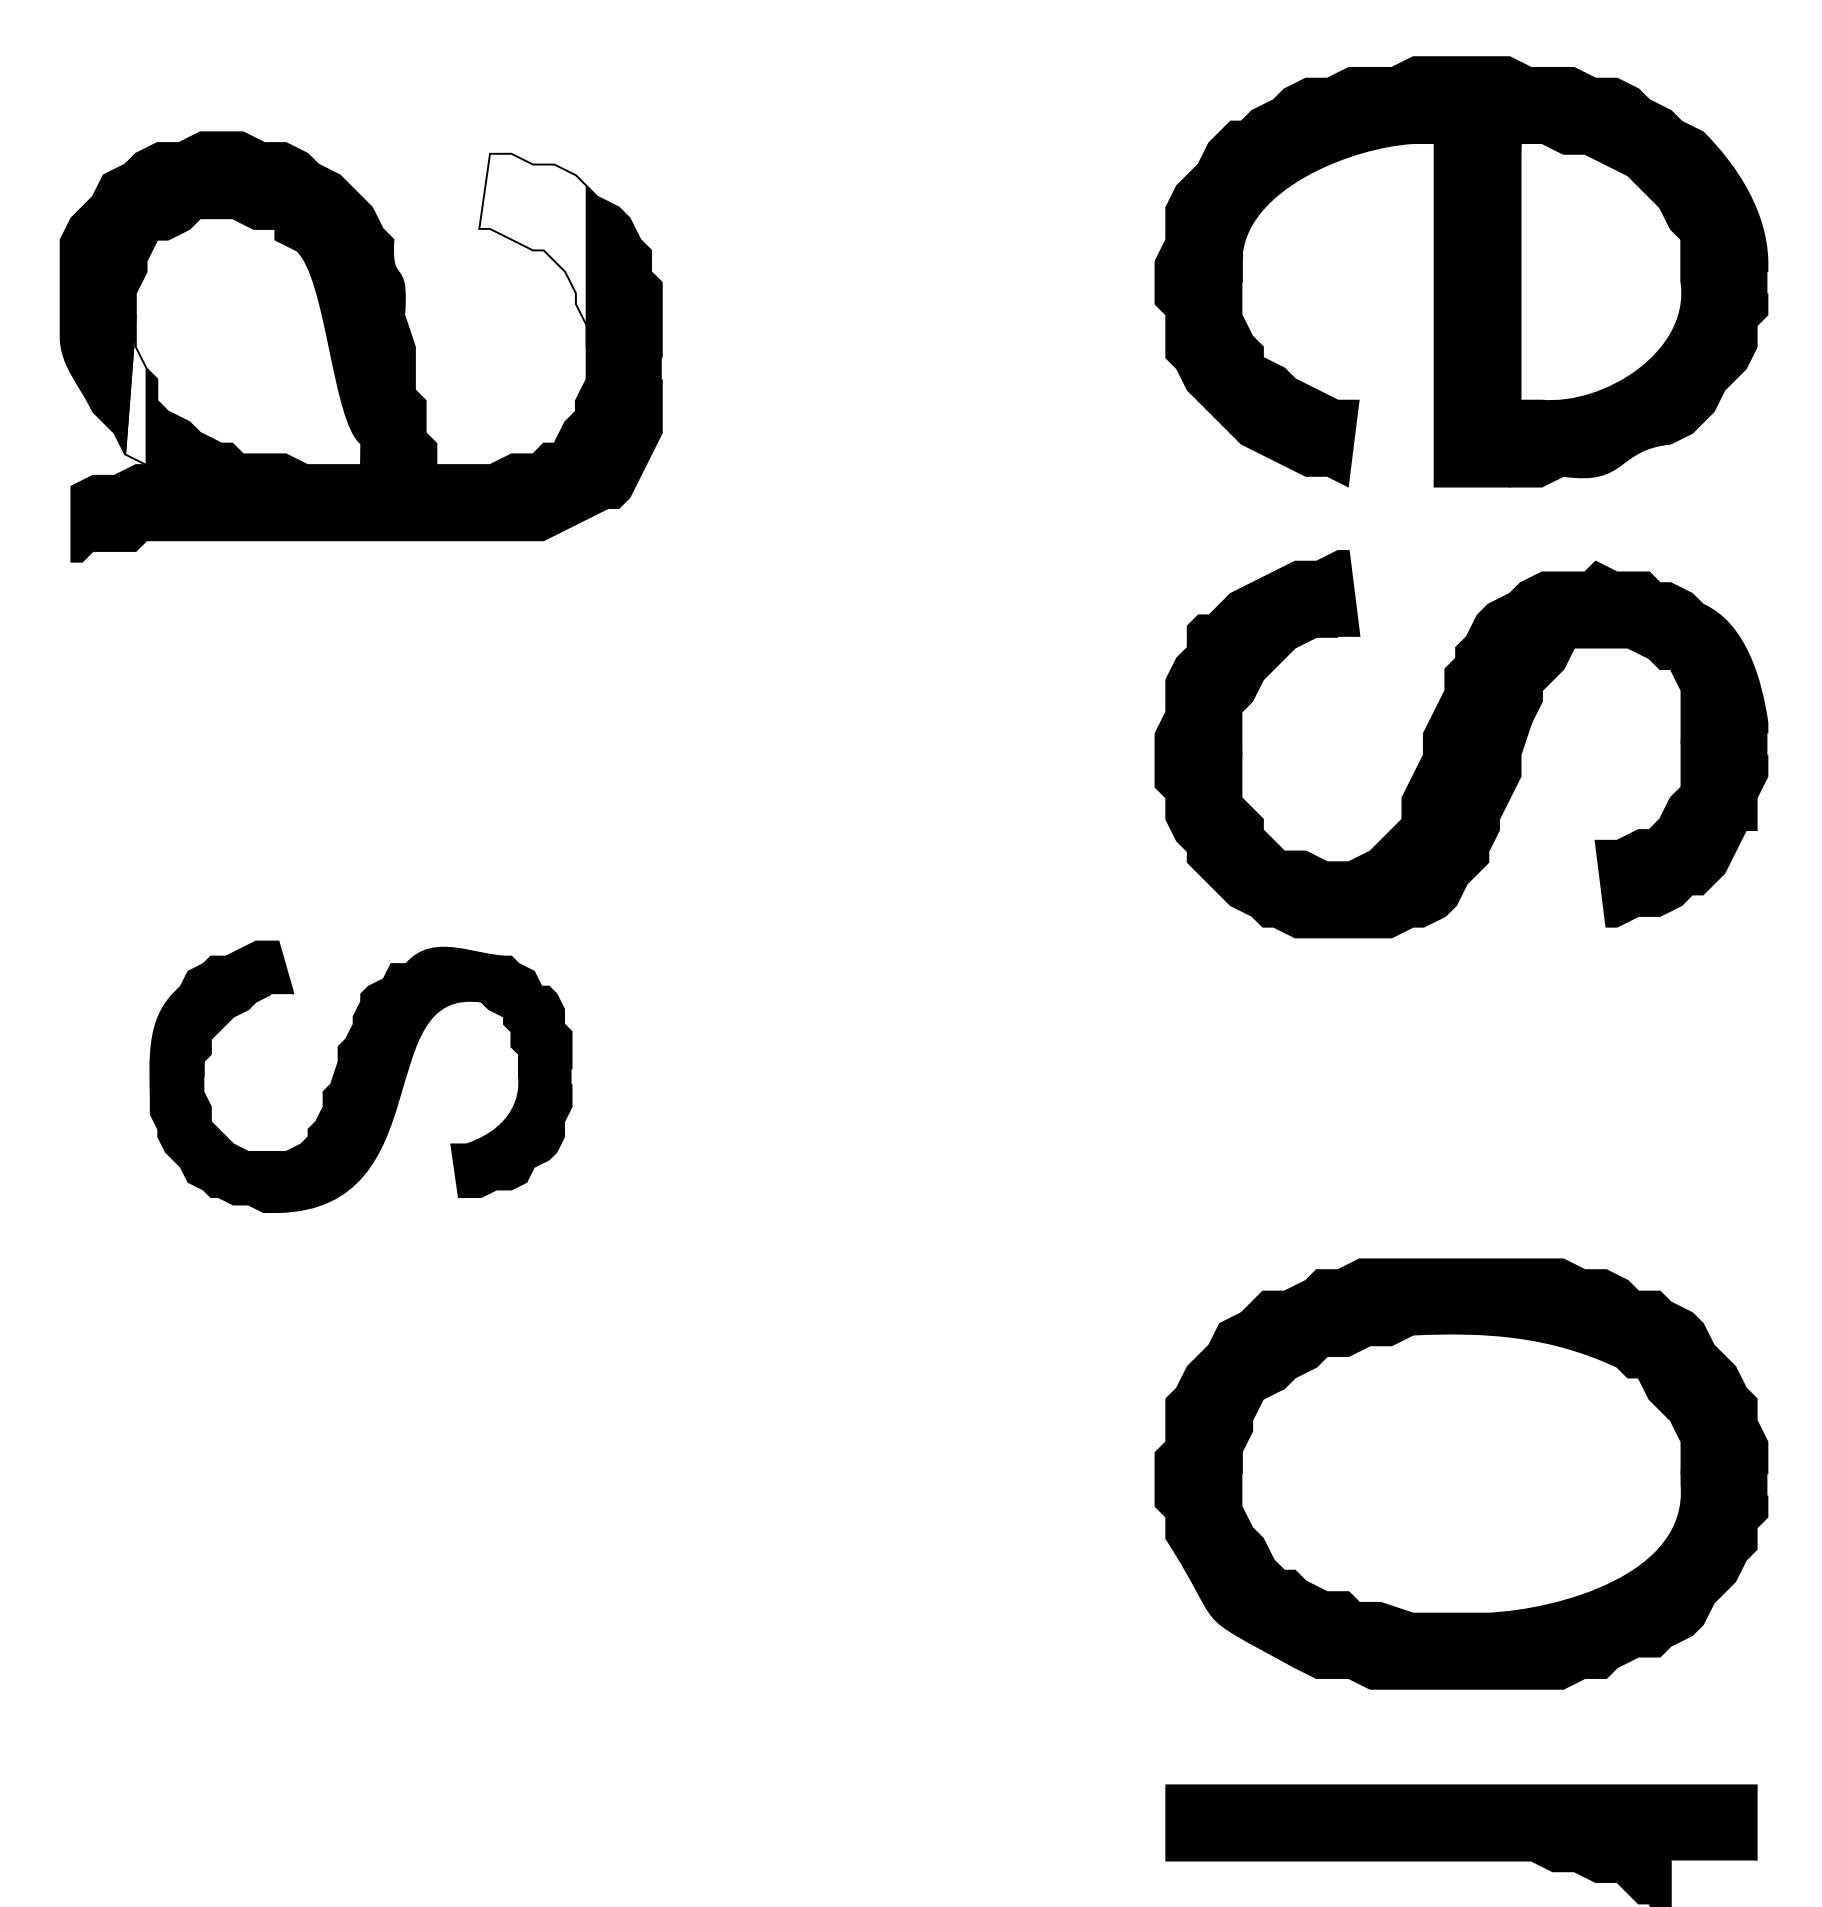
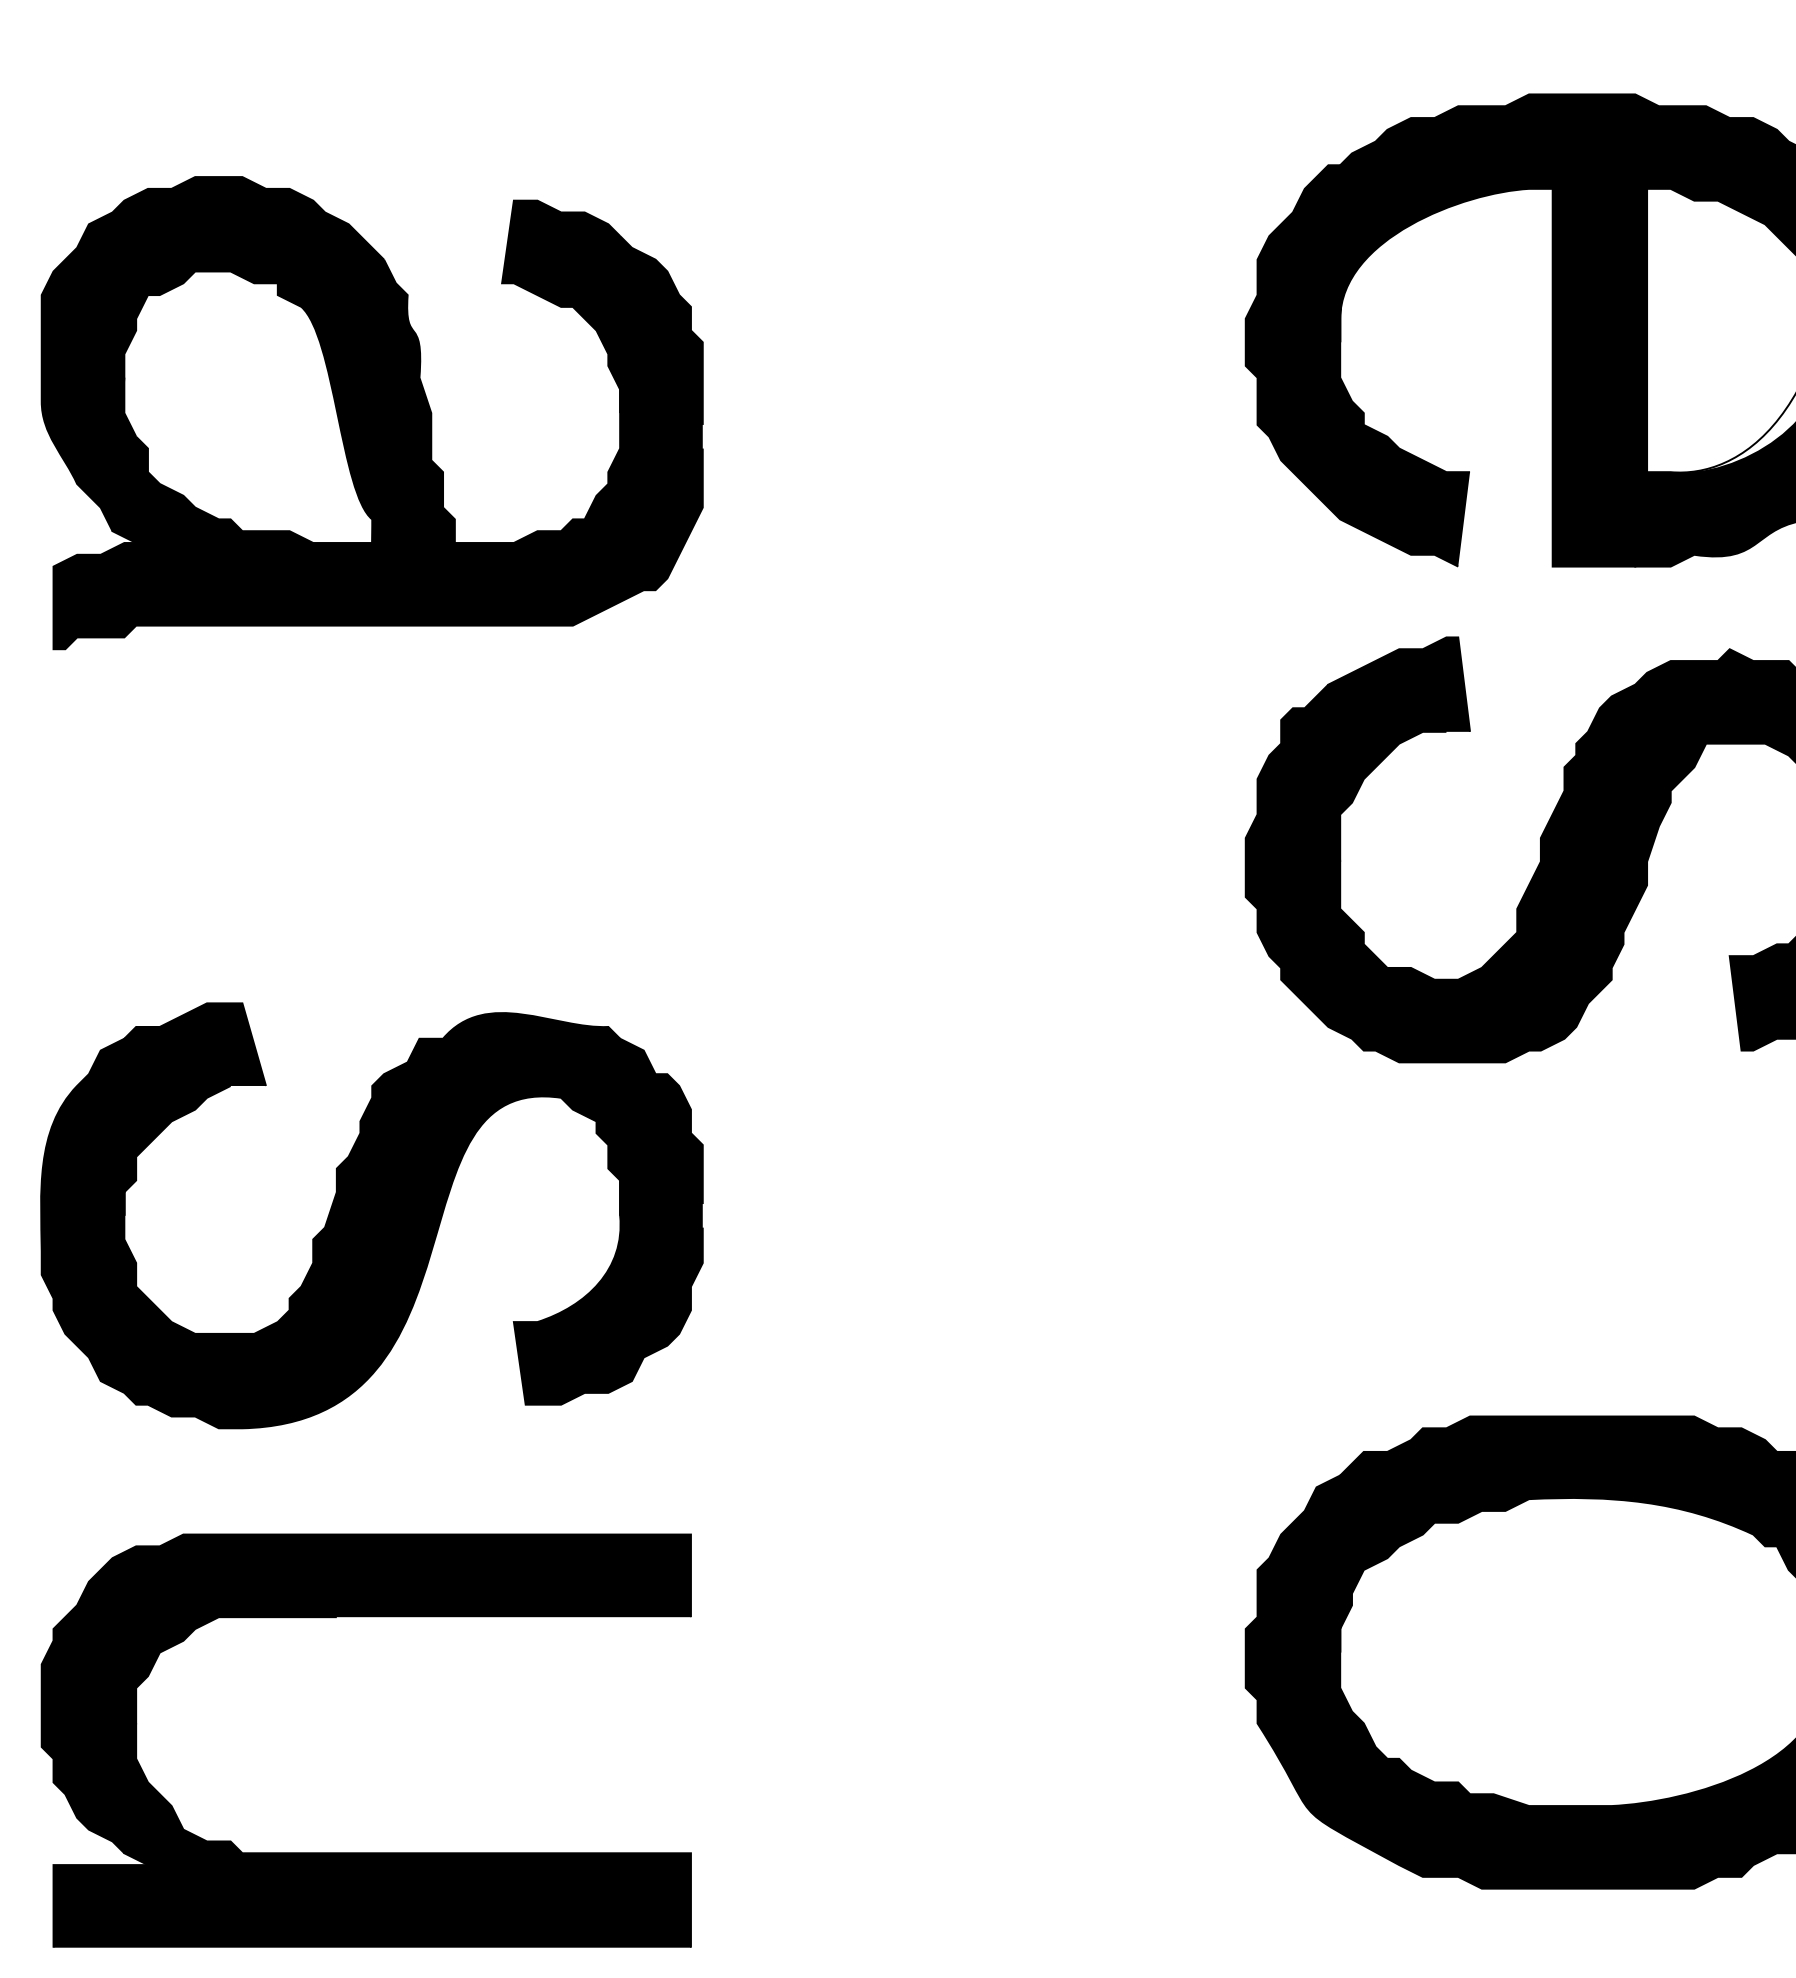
fill: (532, 250) -> (560, 306), added
fill: (135, 389) -> (124, 459), added
part: (360, 1076) -> (371, 1215), size x1.43
part: (355, 1655) -> (365, 1852), added

